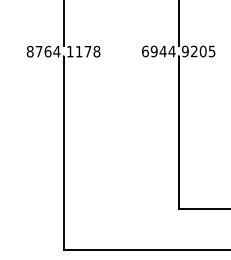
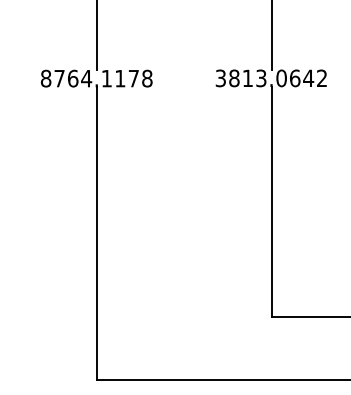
text: (178, 51) -> (271, 78), 6944.9205 -> 3813.0642

